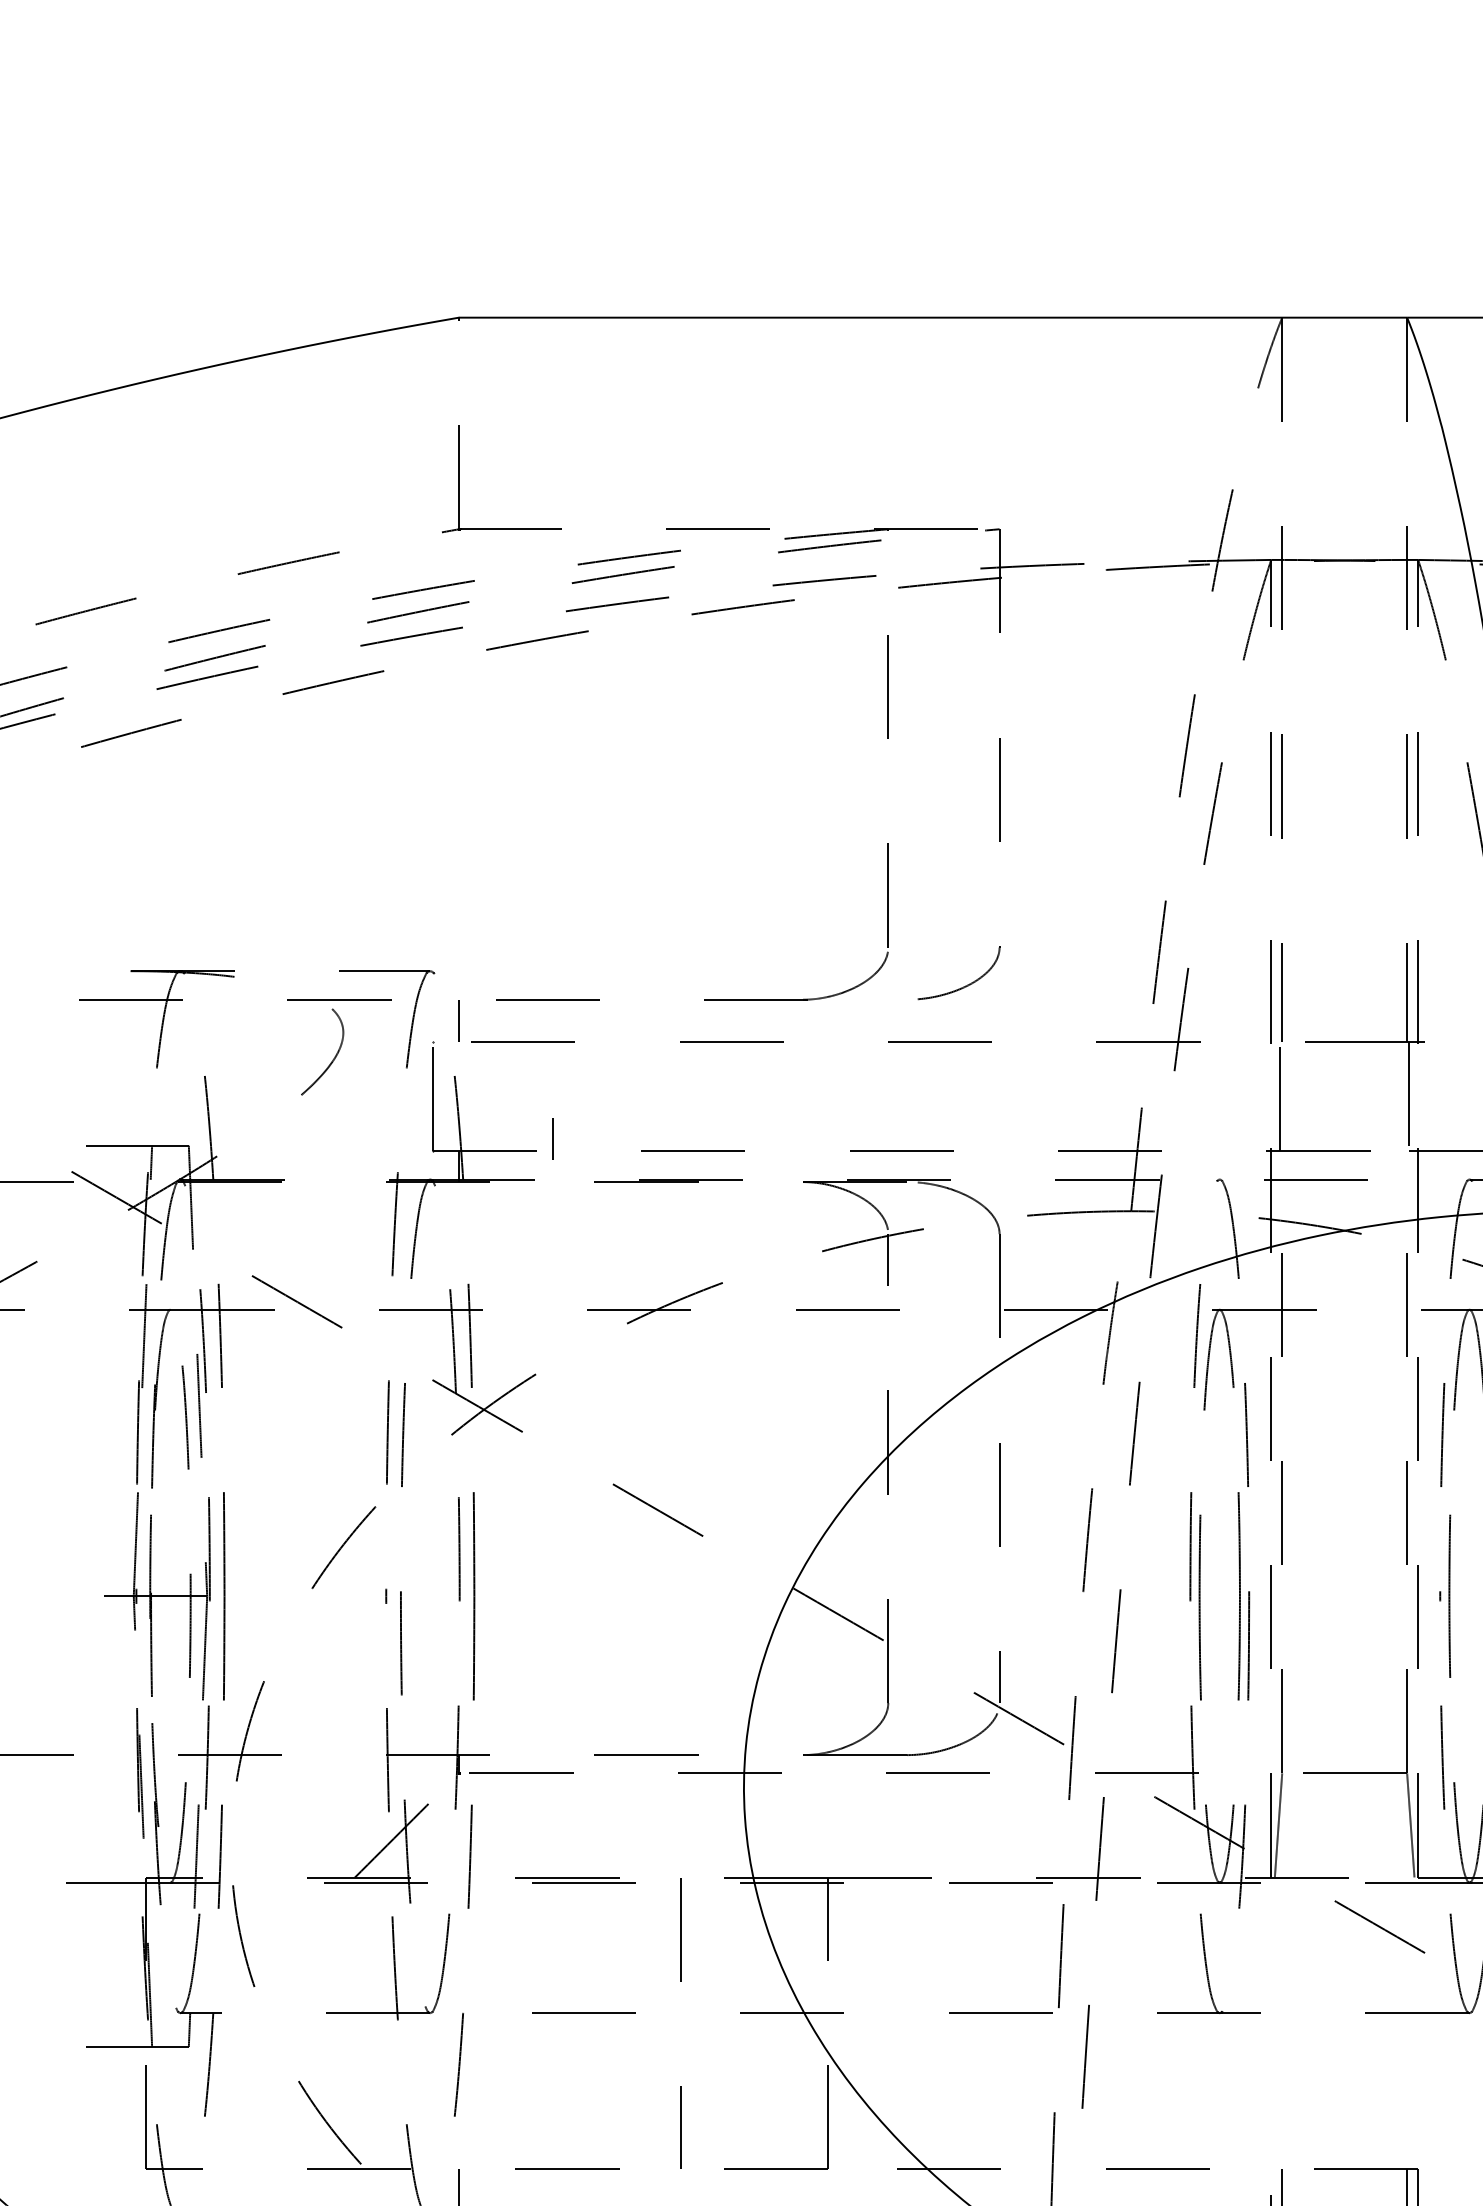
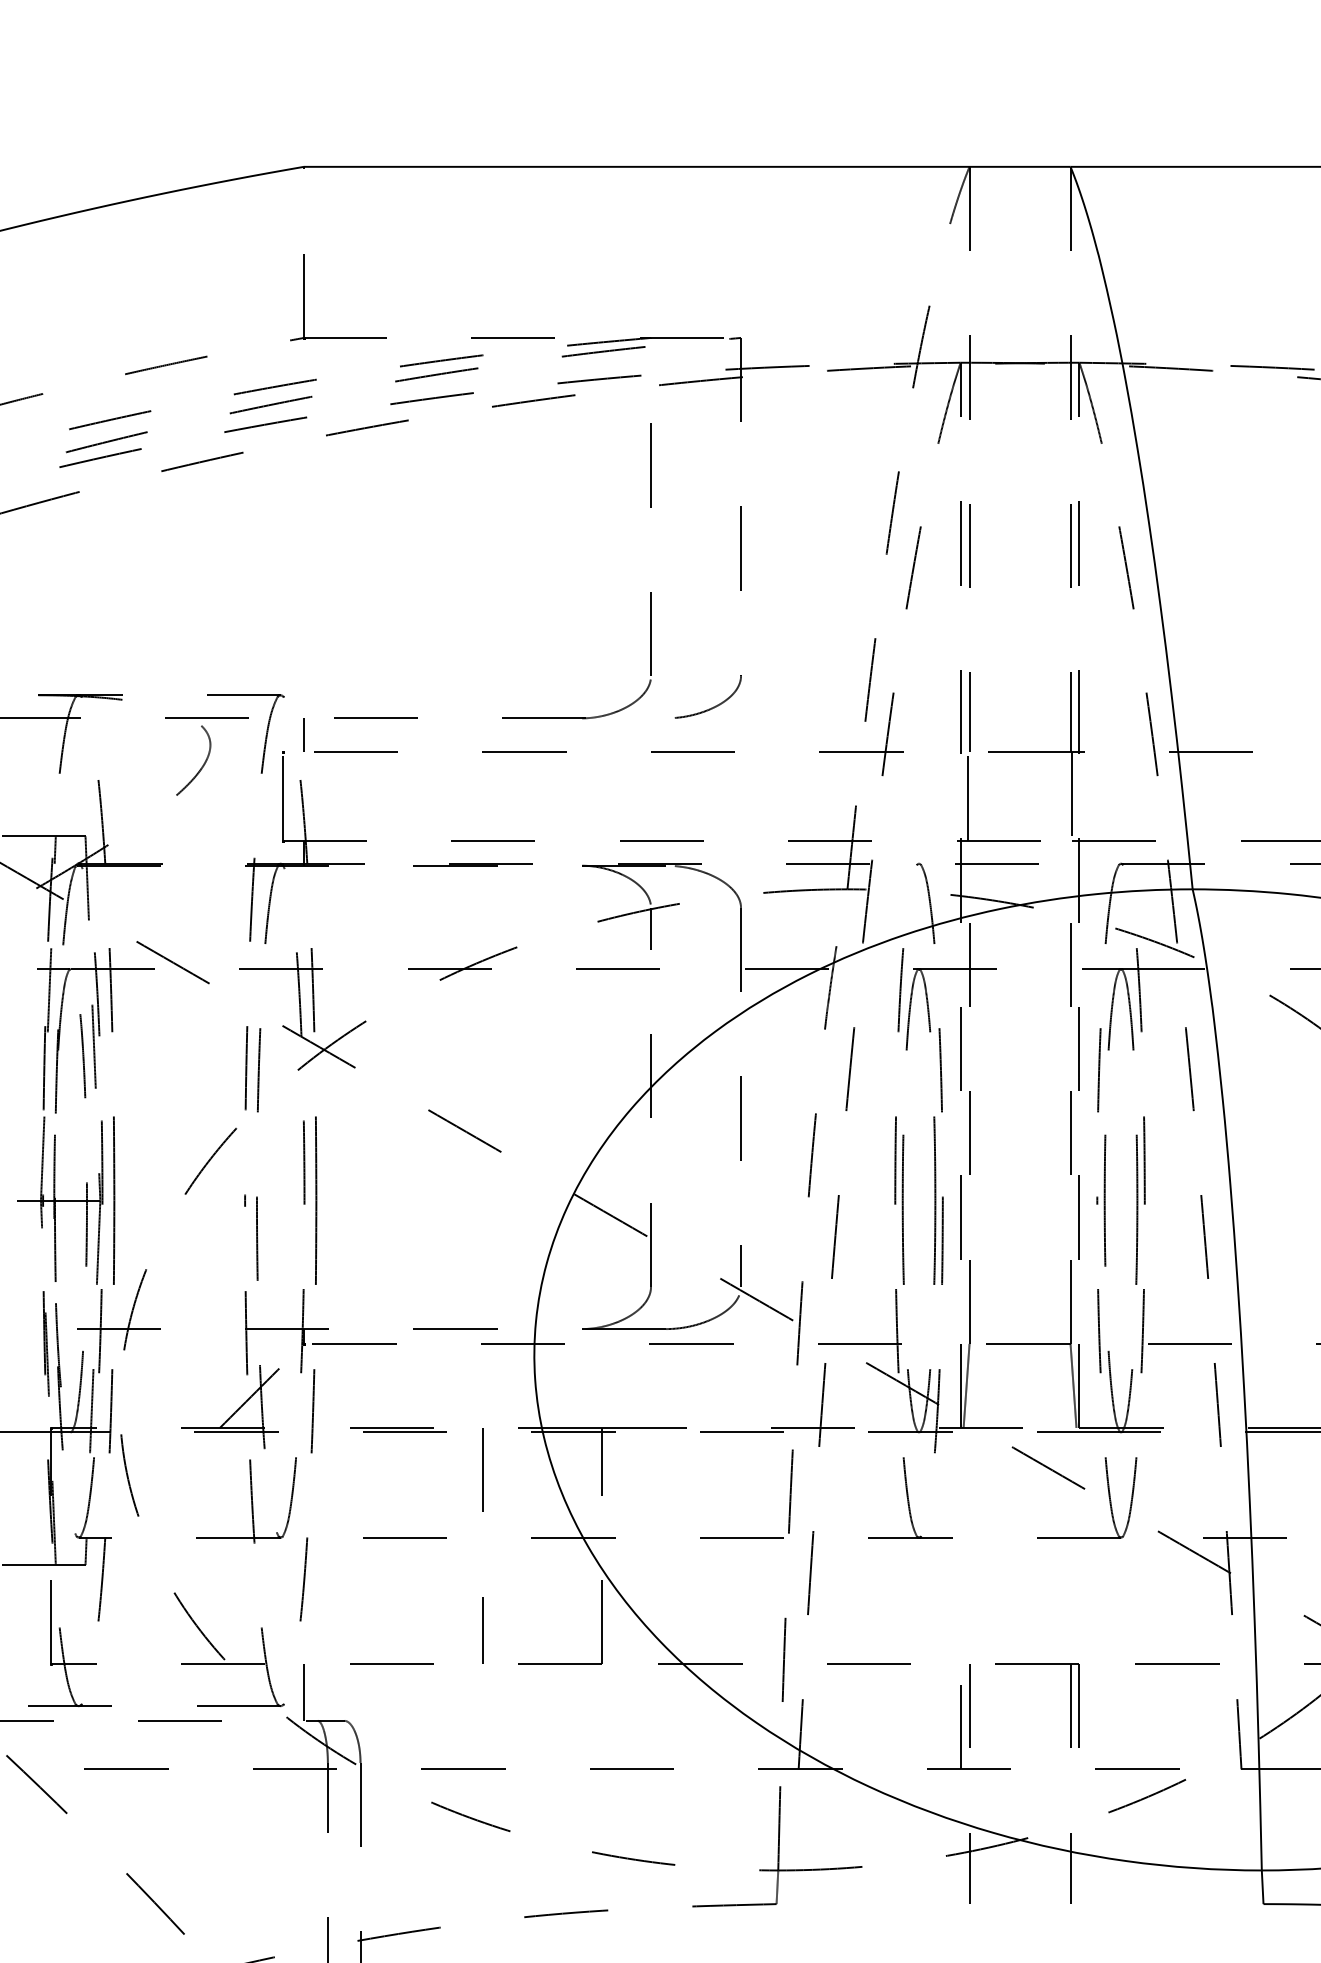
line: (552, 1138) -> (379, 830), removed

